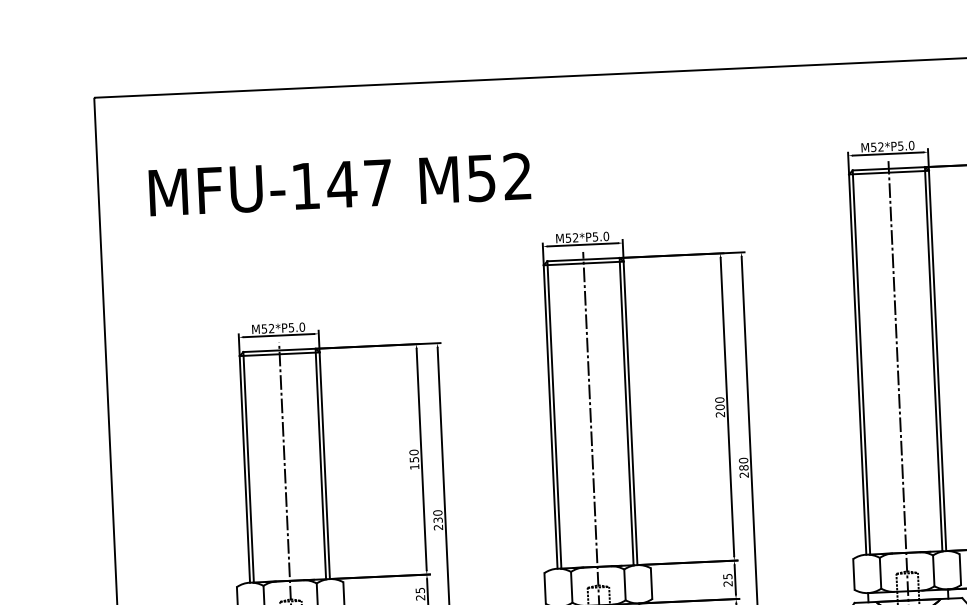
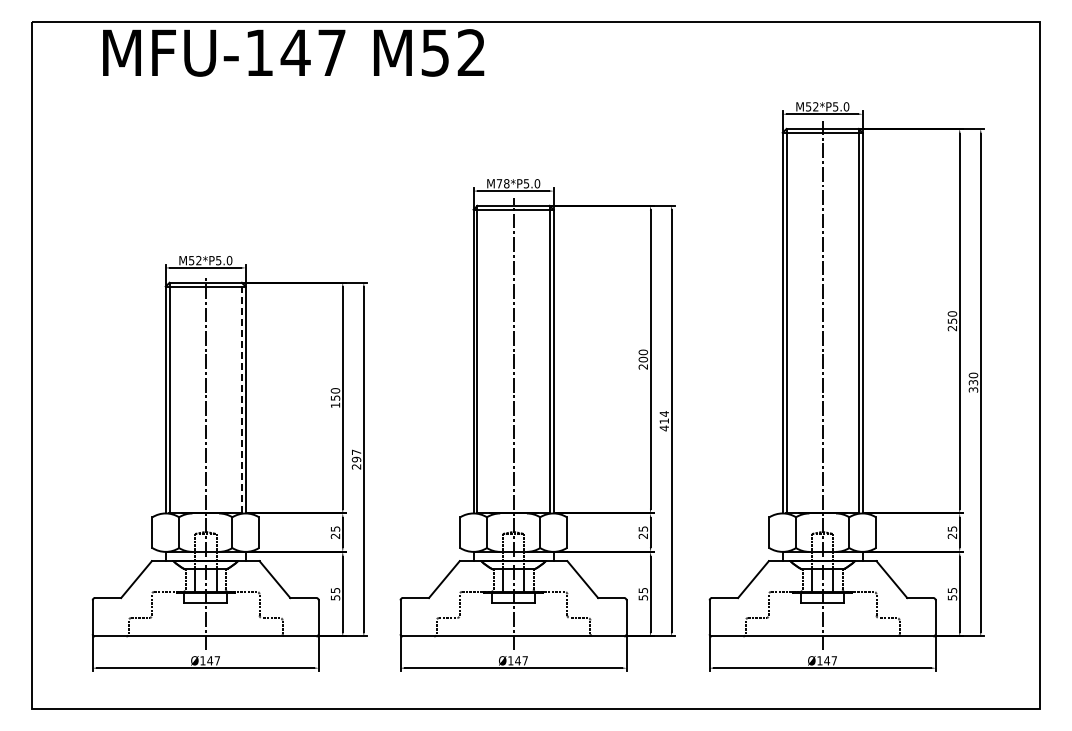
text: (339, 184) -> (293, 52), moved
text: (571, 237) -> (502, 183), M52*P5.0 -> M78*P5.0
line: (320, 463) -> (241, 397), solid -> dashed
text: (744, 468) -> (664, 421), 280 -> 414
text: (437, 516) -> (356, 455), 230 -> 297

